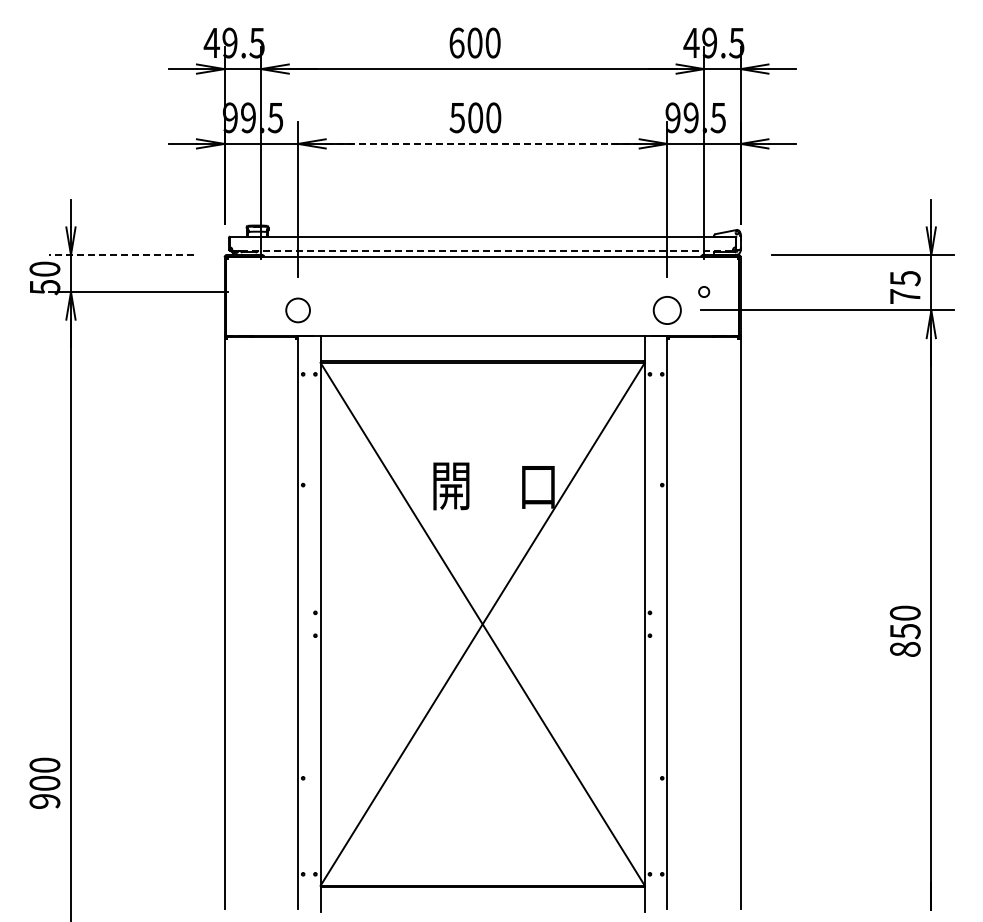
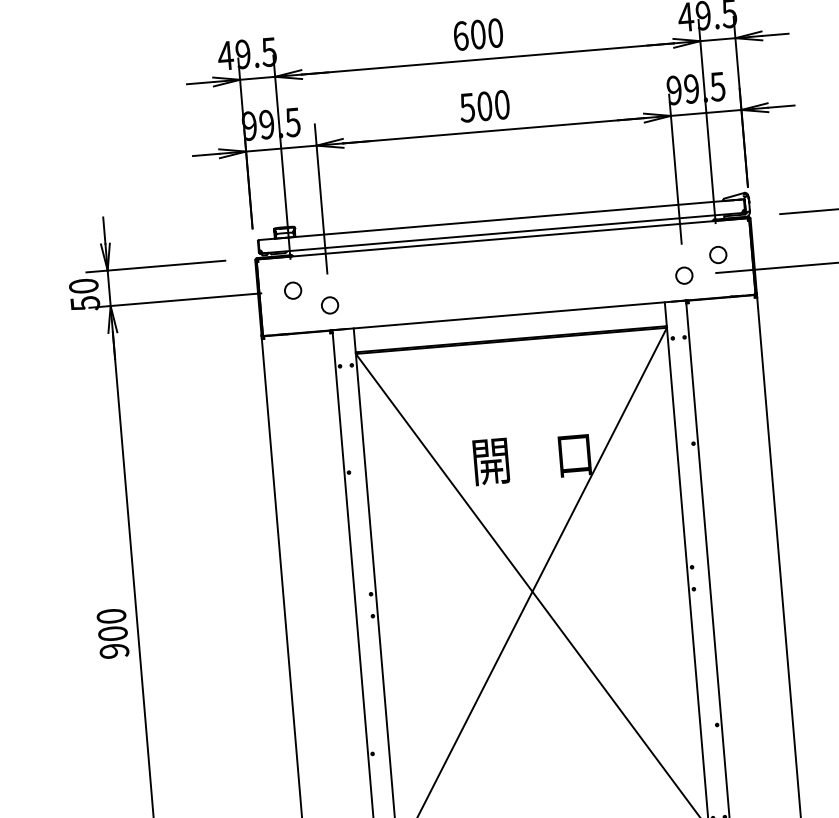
line: (482, 143) -> (493, 130), dashed -> solid
line: (482, 250) -> (502, 233), dashed -> solid
line: (120, 255) -> (155, 267), dashed -> solid
circle: (260, 291) -> (292, 290), added
circle: (703, 291) -> (717, 254), size x1.67
circle: (666, 309) -> (683, 274), size x0.62
circle: (297, 310) -> (329, 305), size x0.71
text: (44, 782) -> (112, 632), moved

